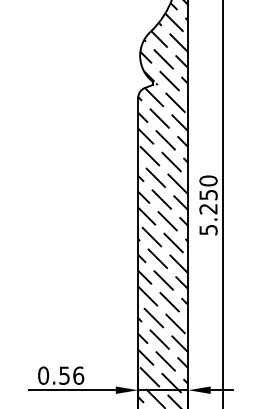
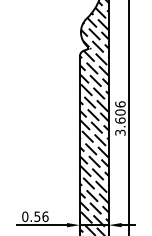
text: (208, 205) -> (120, 118), 5.250 -> 3.606

